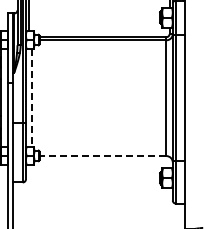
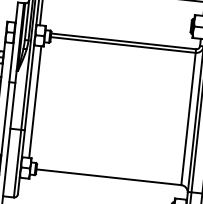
line: (32, 97) -> (35, 101), dashed -> solid
line: (102, 156) -> (108, 177), dashed -> solid

